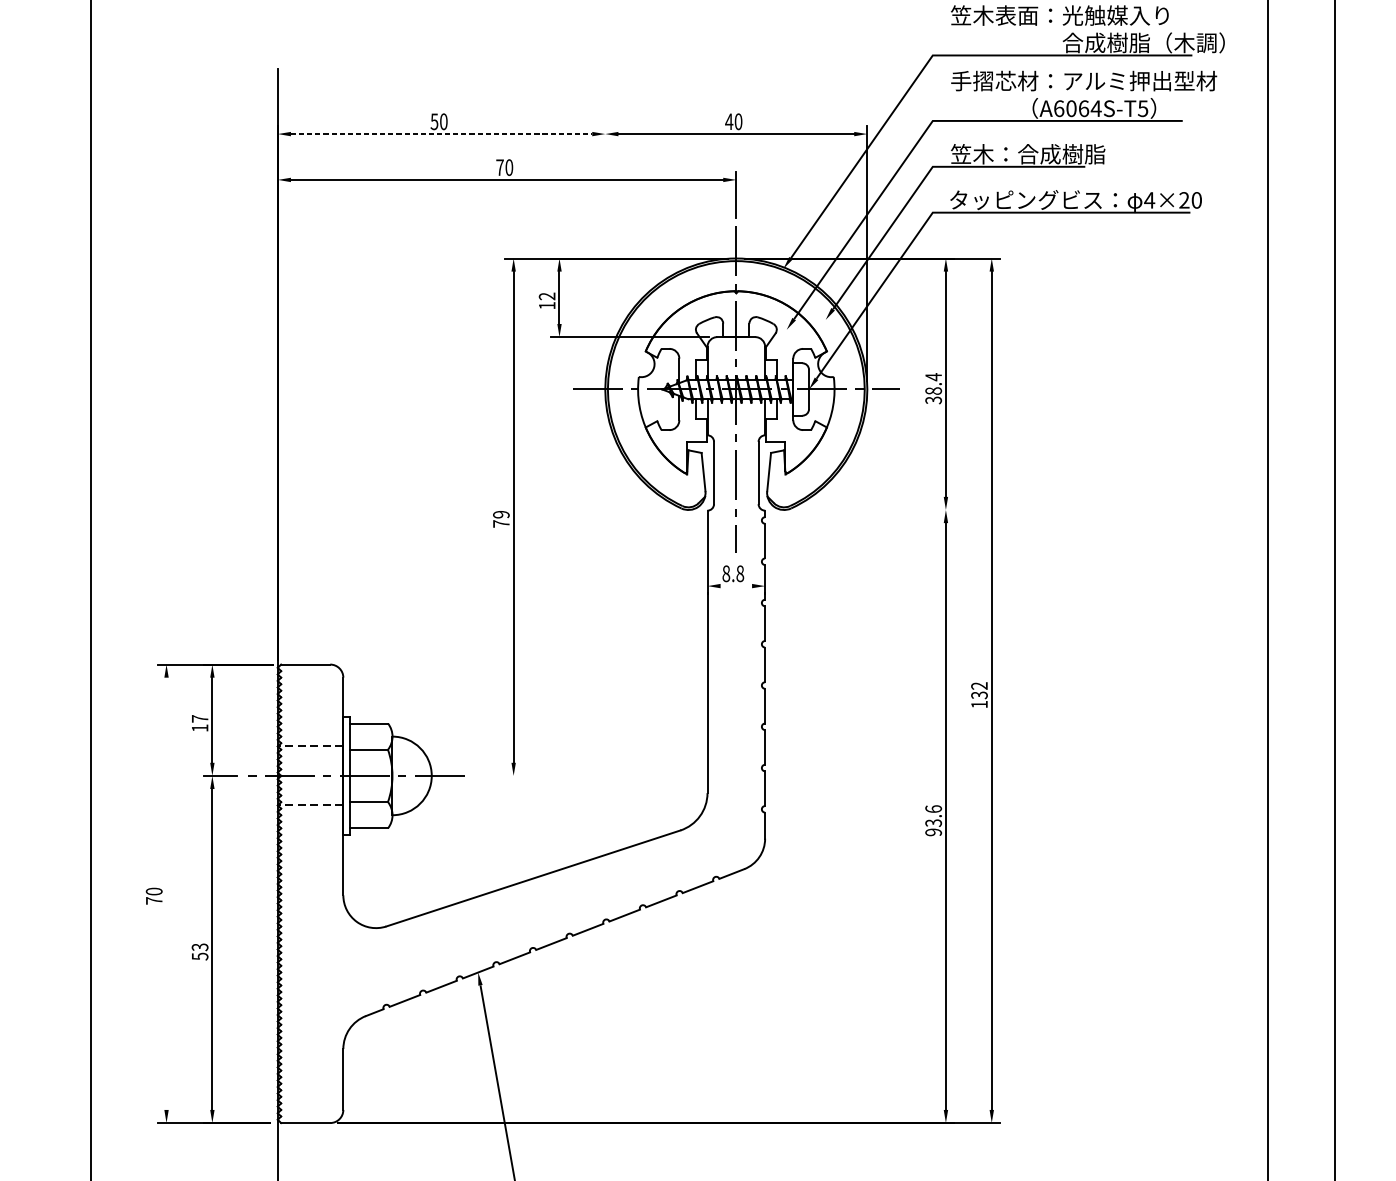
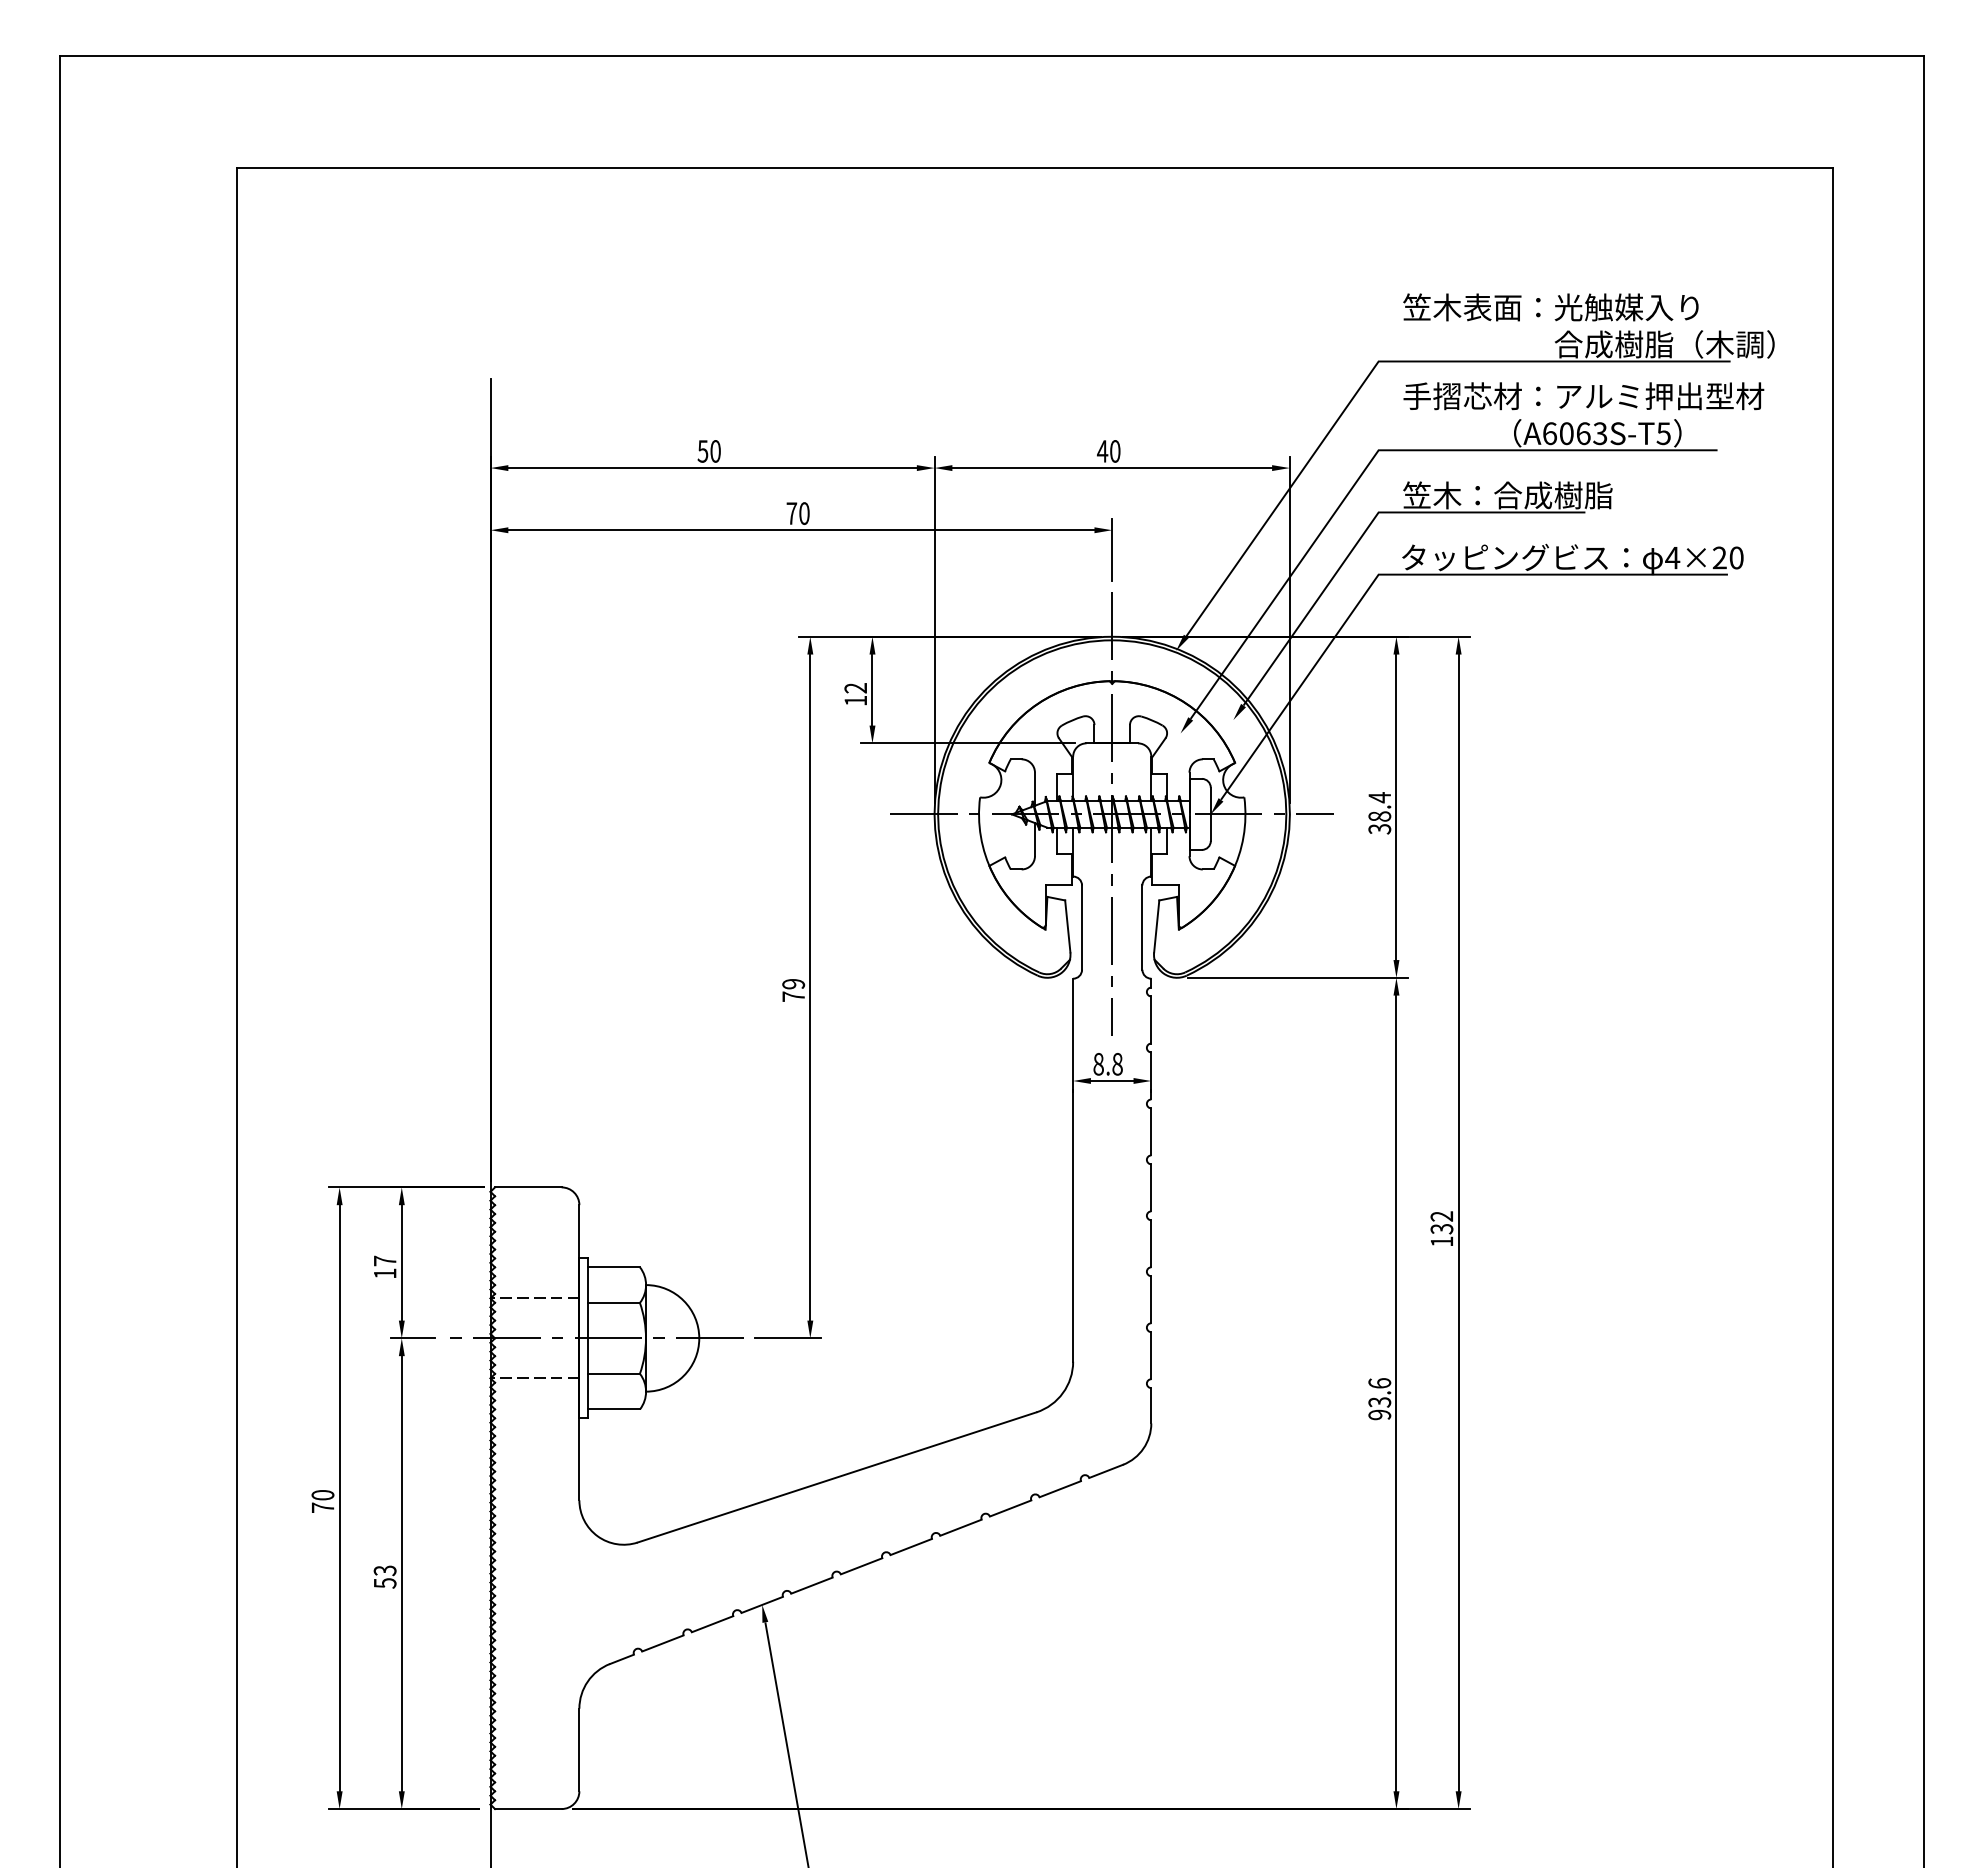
text: (1095, 108) -> (1599, 433), A6064S-T5 -> A6063S-T5
line: (442, 134) -> (713, 468), dashed -> solid
line: (605, 253) -> (934, 629), added
line: (872, 509) -> (1297, 977), added
line: (735, 586) -> (1111, 1081), added
line: (496, 776) -> (787, 1338), added
line: (166, 894) -> (339, 1498), added

